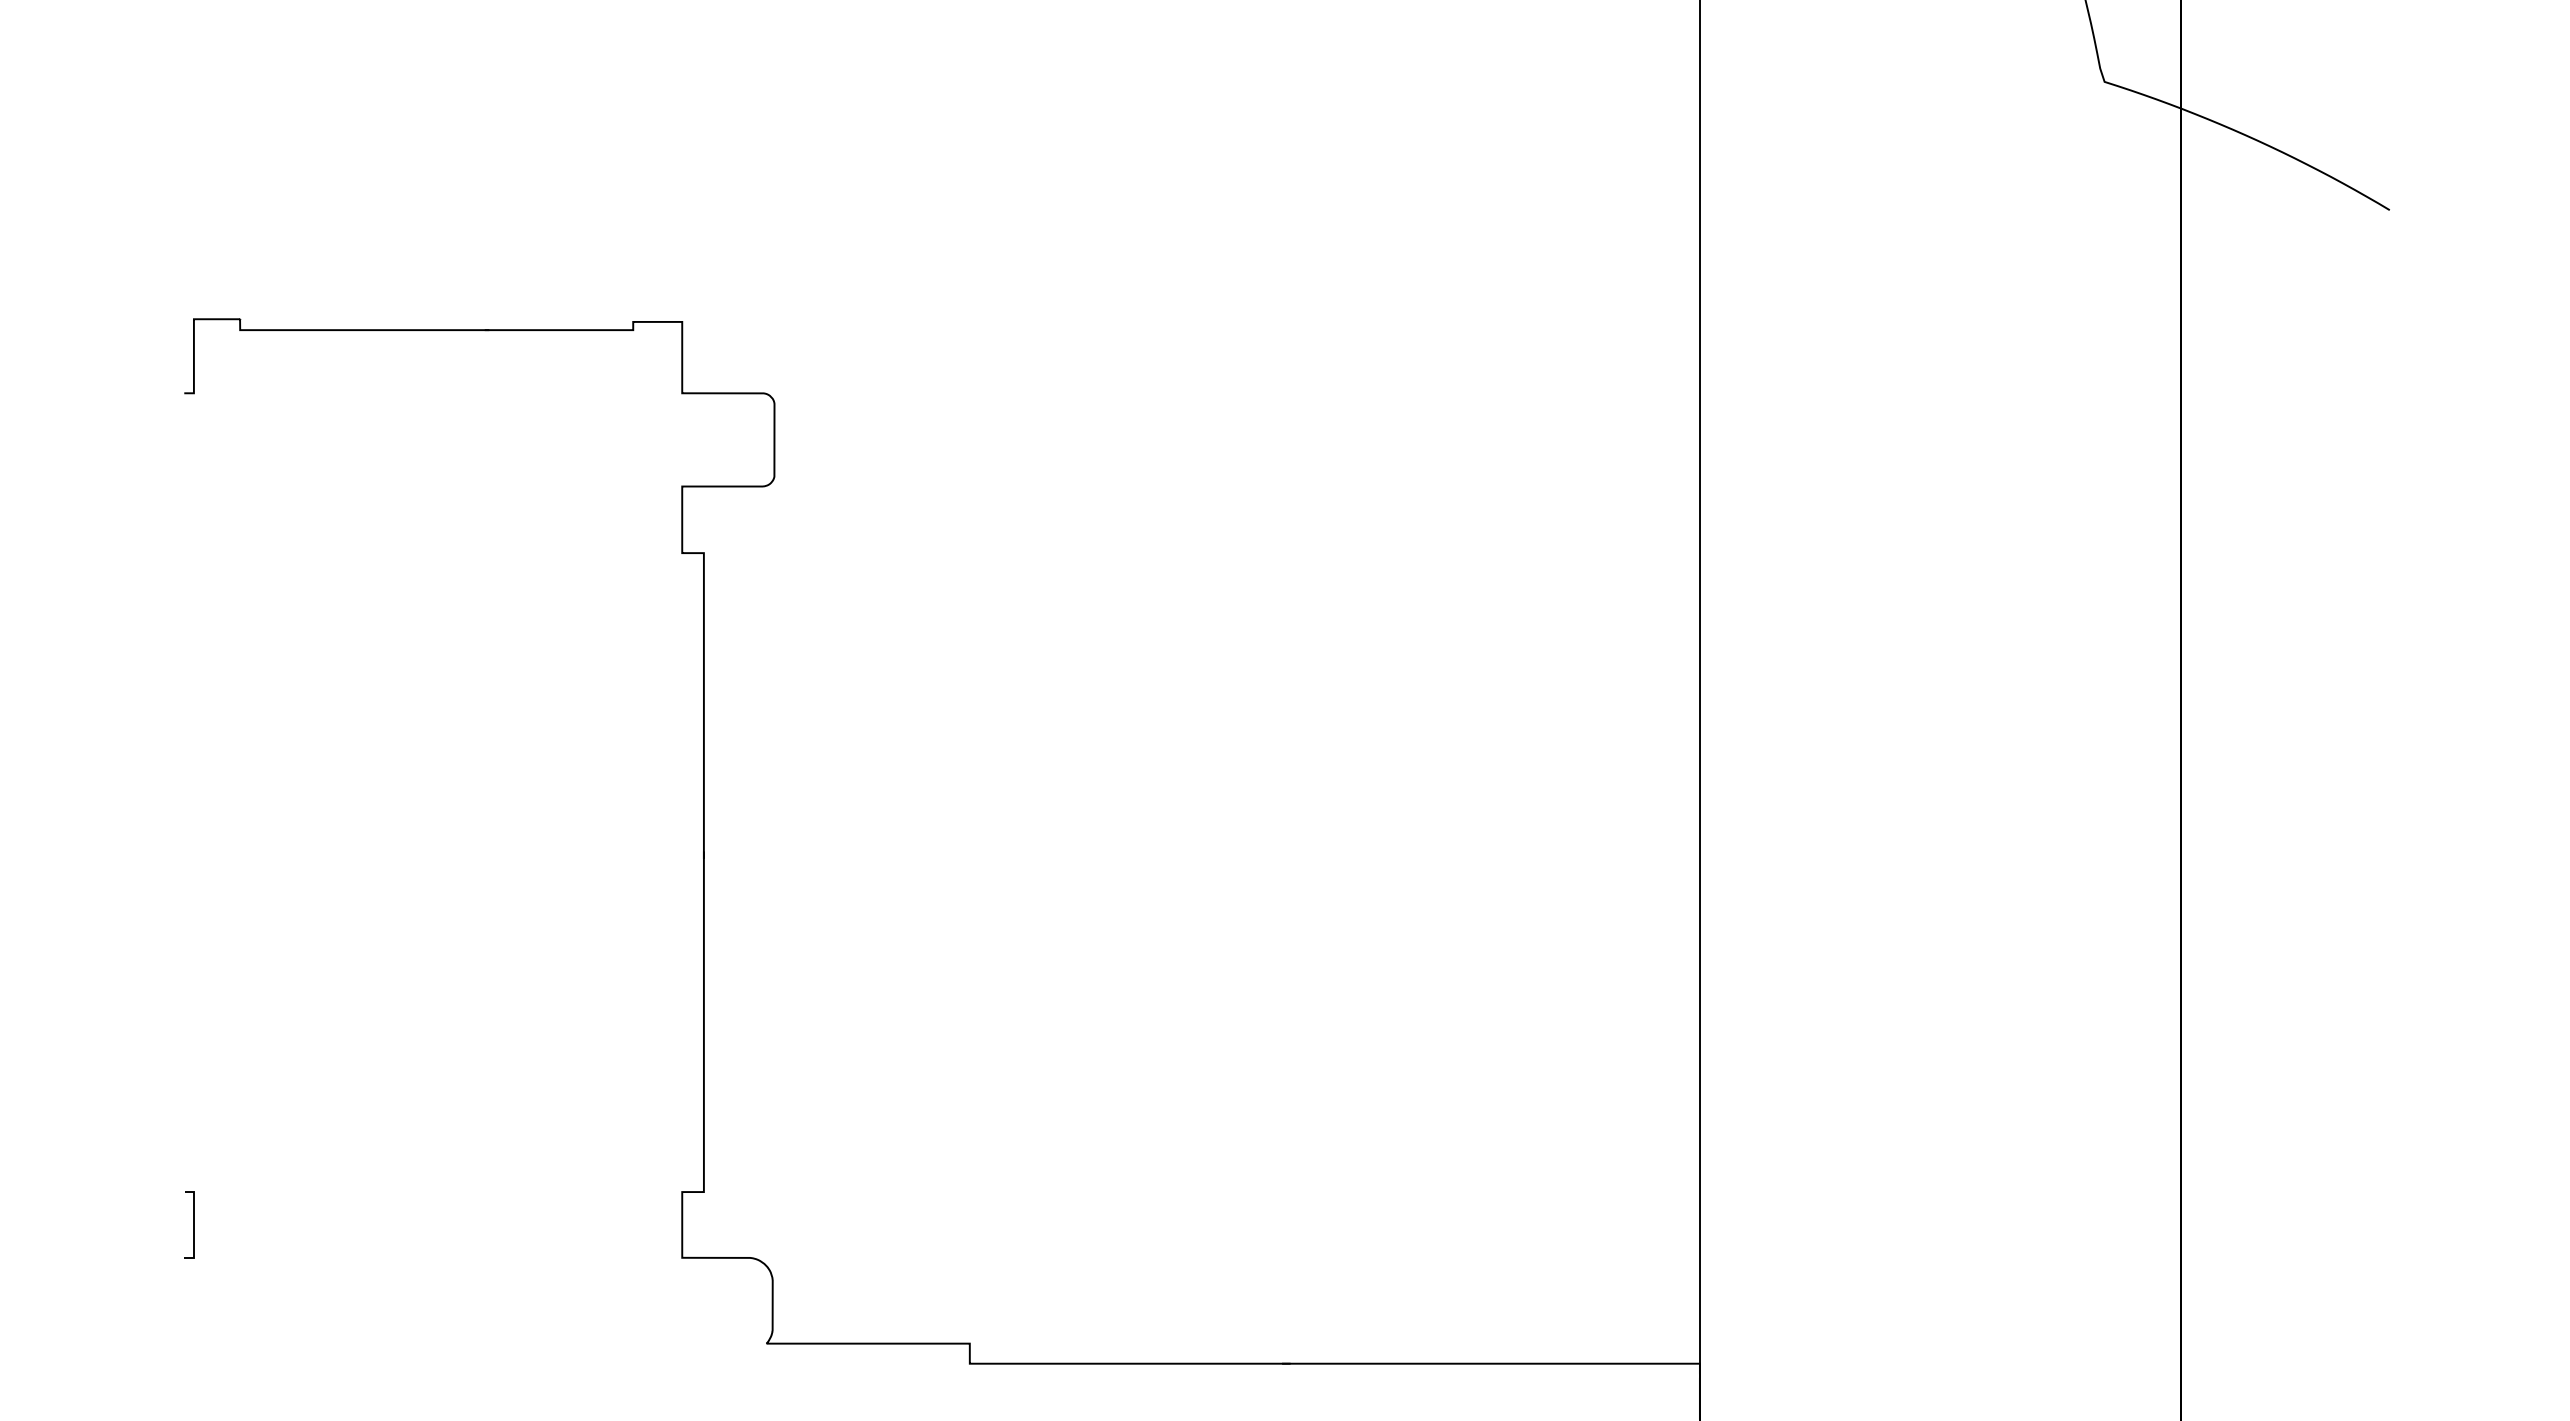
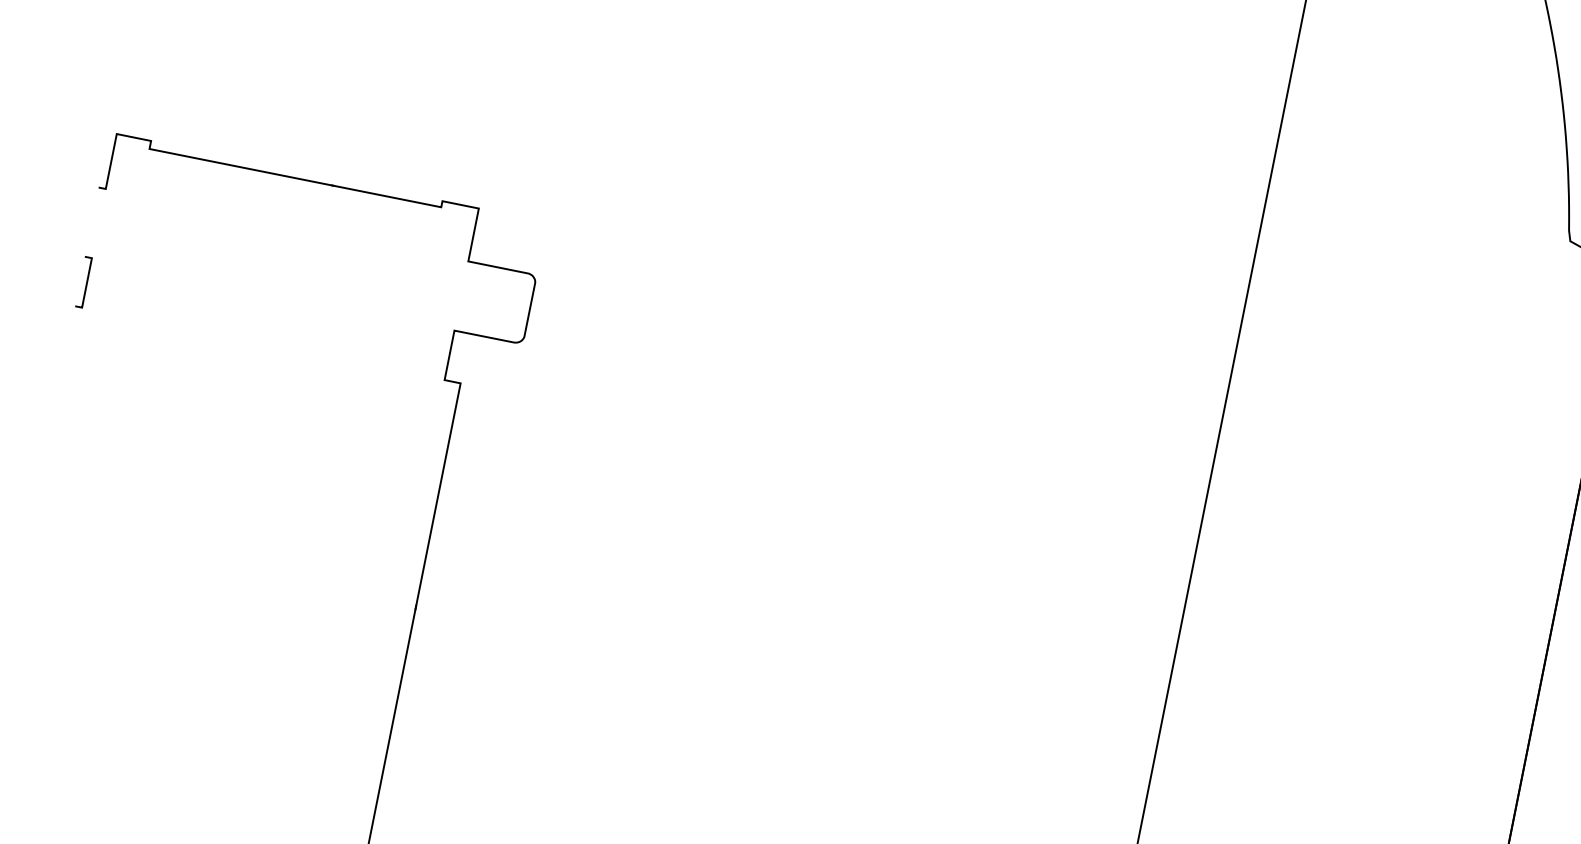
curve: (193, 519) -> (86, 282), added

